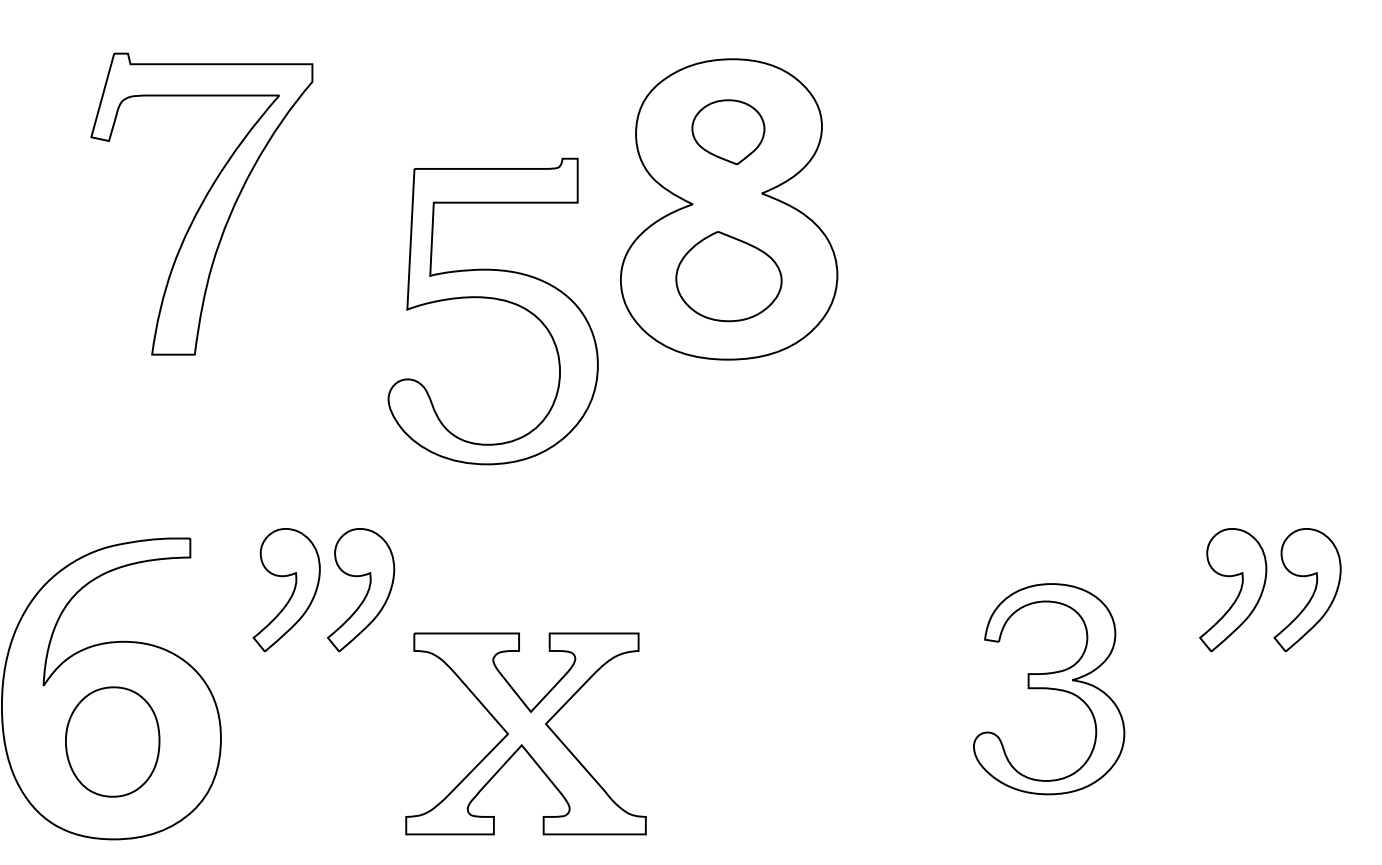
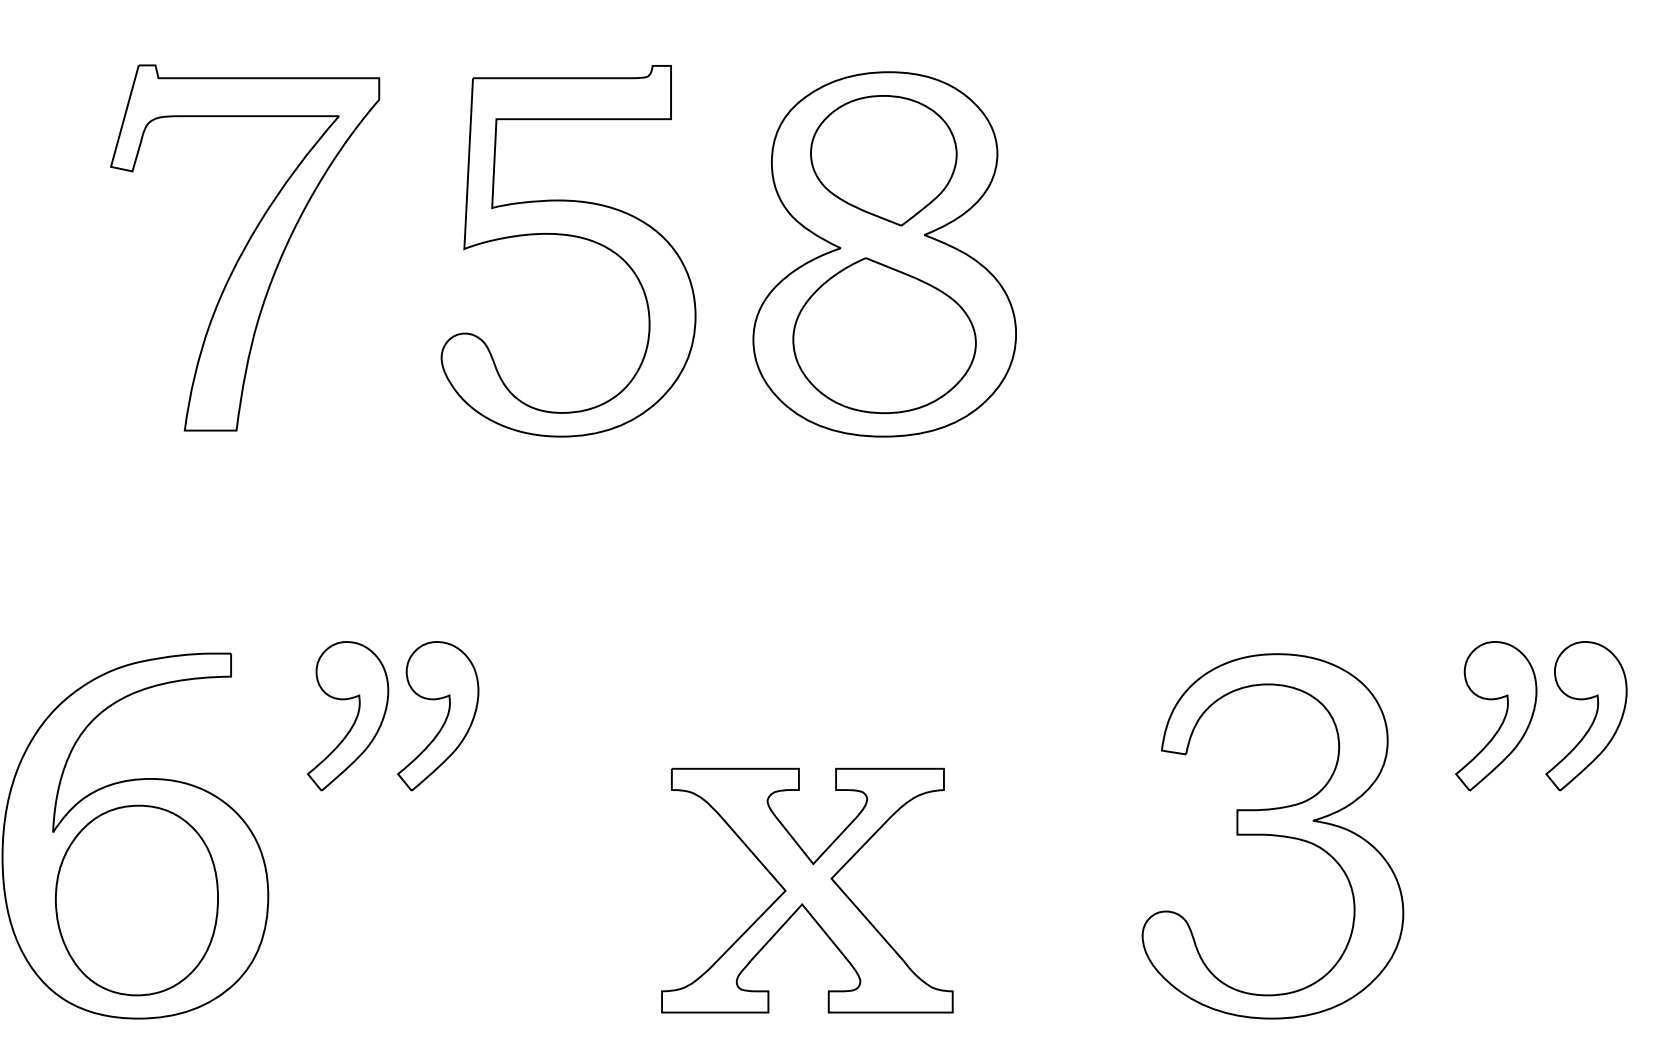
part: (728, 132) -> (883, 160), size x1.67
part: (728, 276) -> (884, 335), size x1.43
part: (493, 299) -> (568, 236), moved
part: (1048, 689) -> (1272, 836), size x1.43
part: (526, 733) -> (807, 890), moved
part: (112, 742) -> (136, 900), size x1.43

